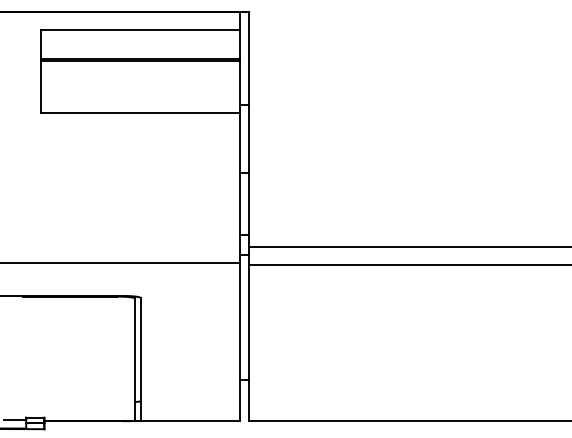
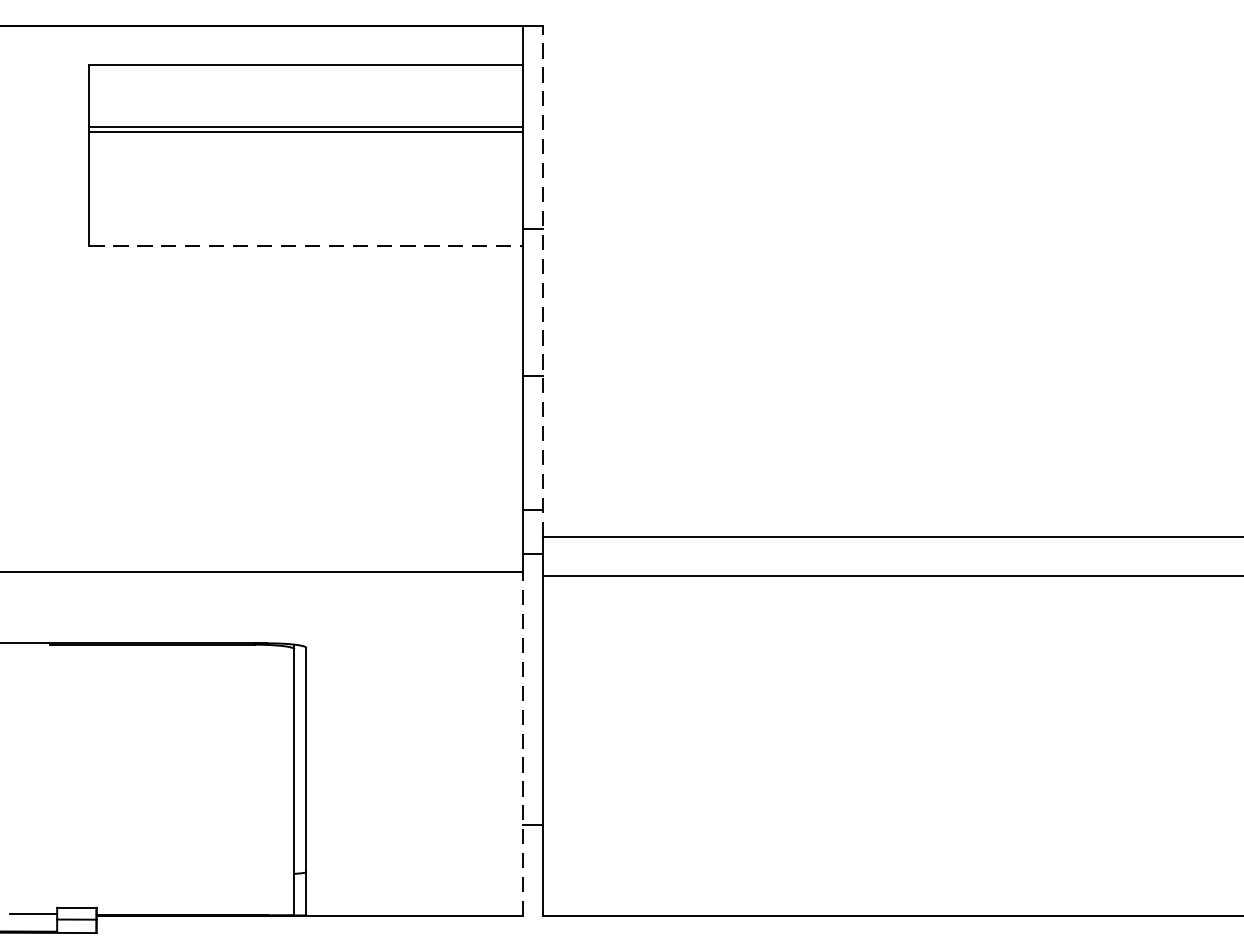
line: (140, 113) -> (305, 246), solid -> dashed
line: (249, 129) -> (542, 281), solid -> dashed
line: (240, 341) -> (523, 742), solid -> dashed

